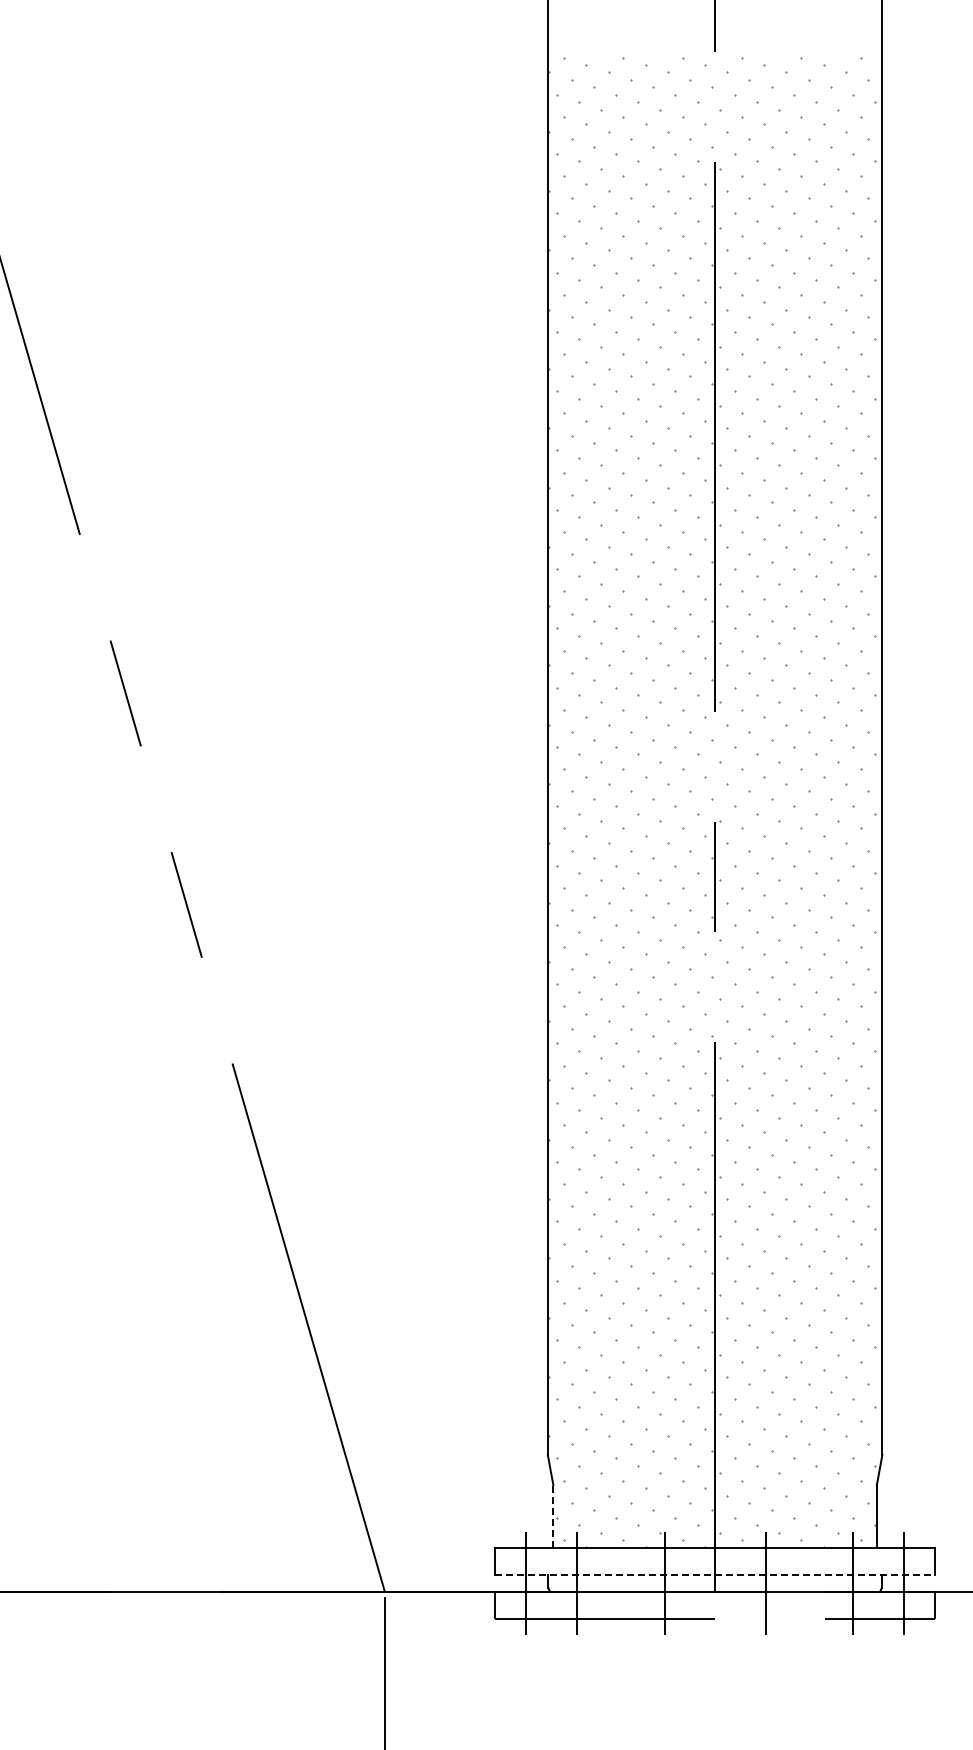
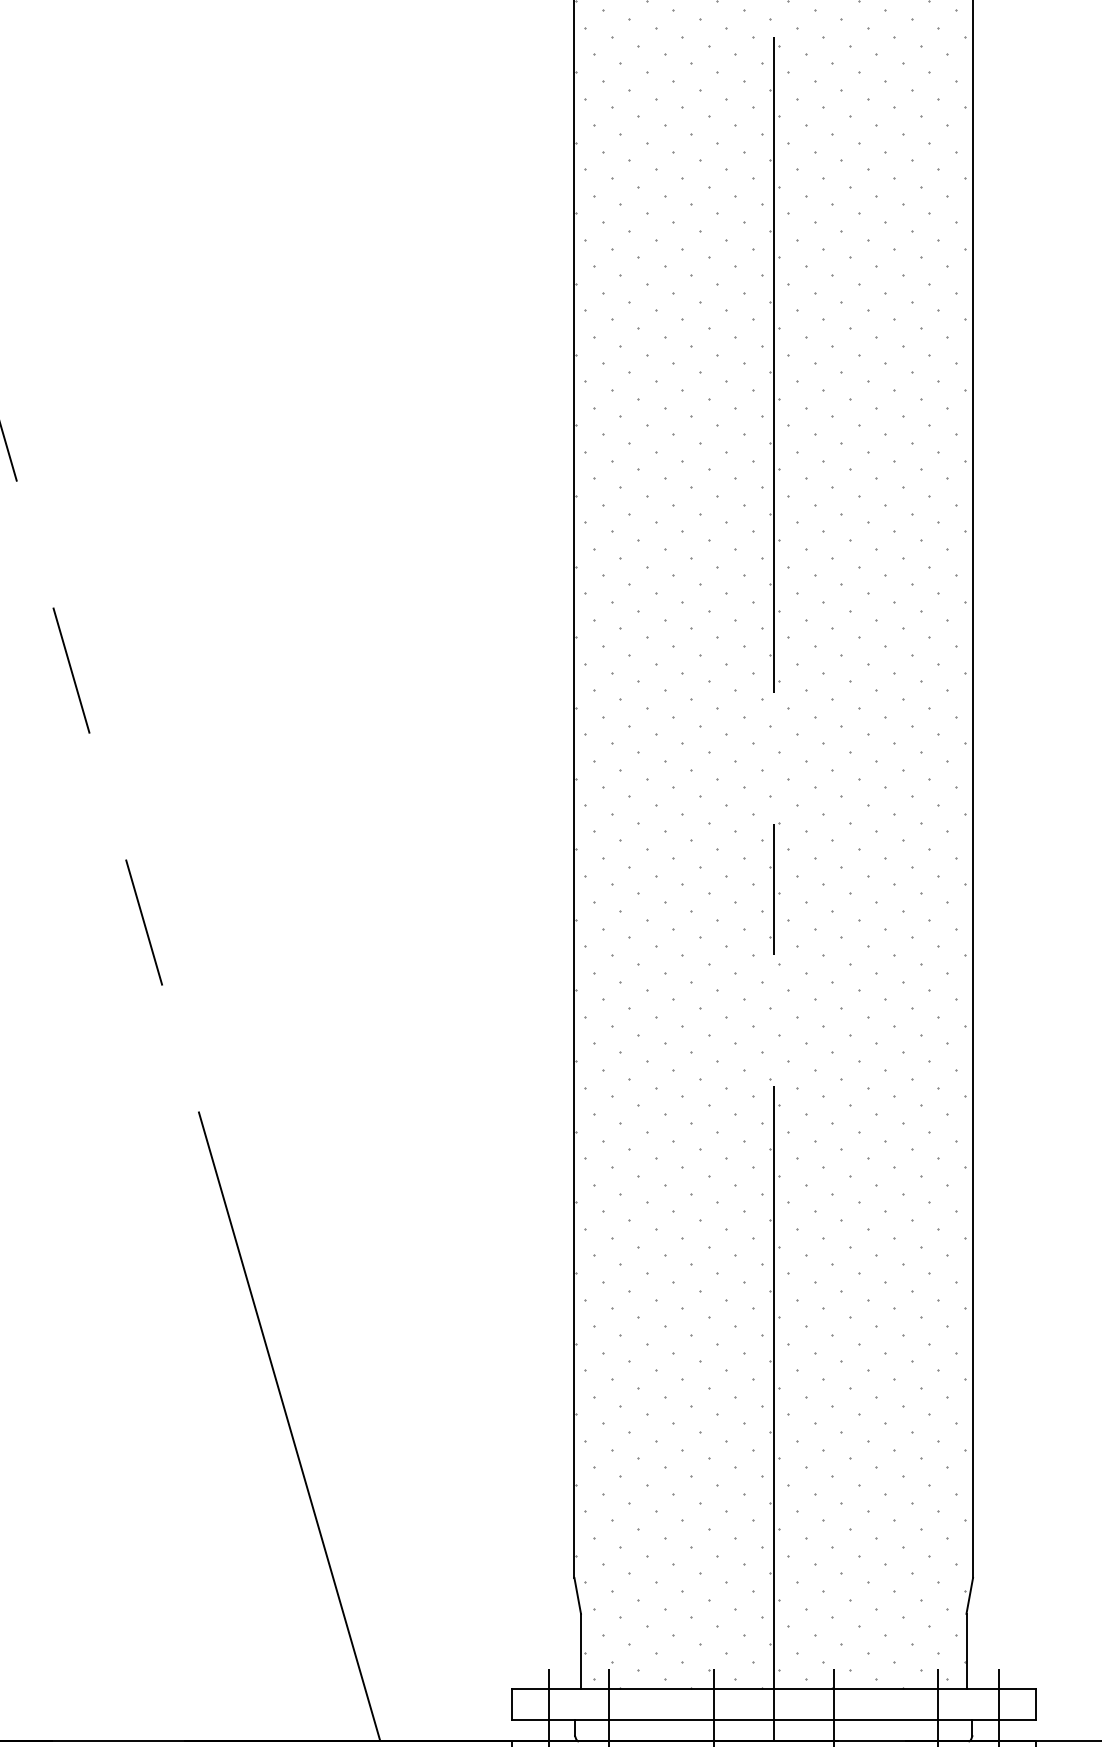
line: (553, 1516) -> (581, 1651), dashed -> solid
line: (715, 1574) -> (774, 1720), dashed -> solid

